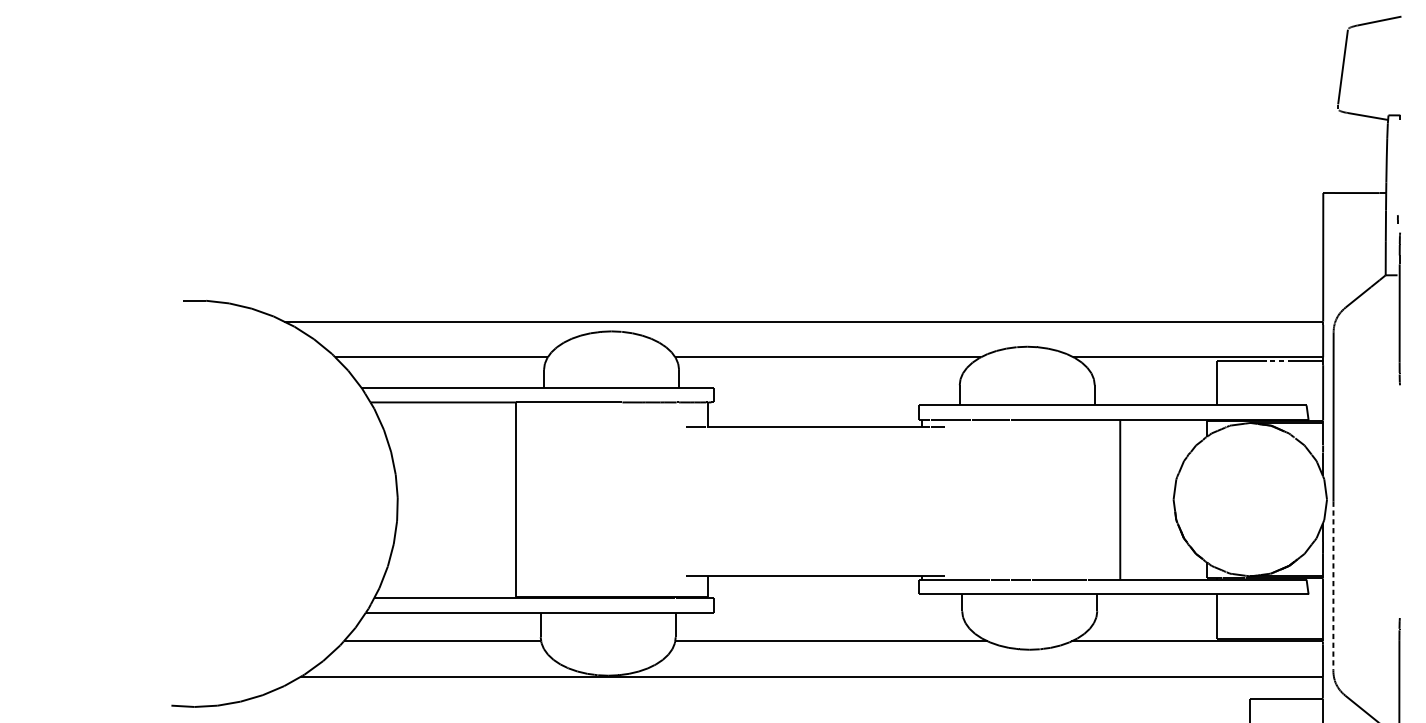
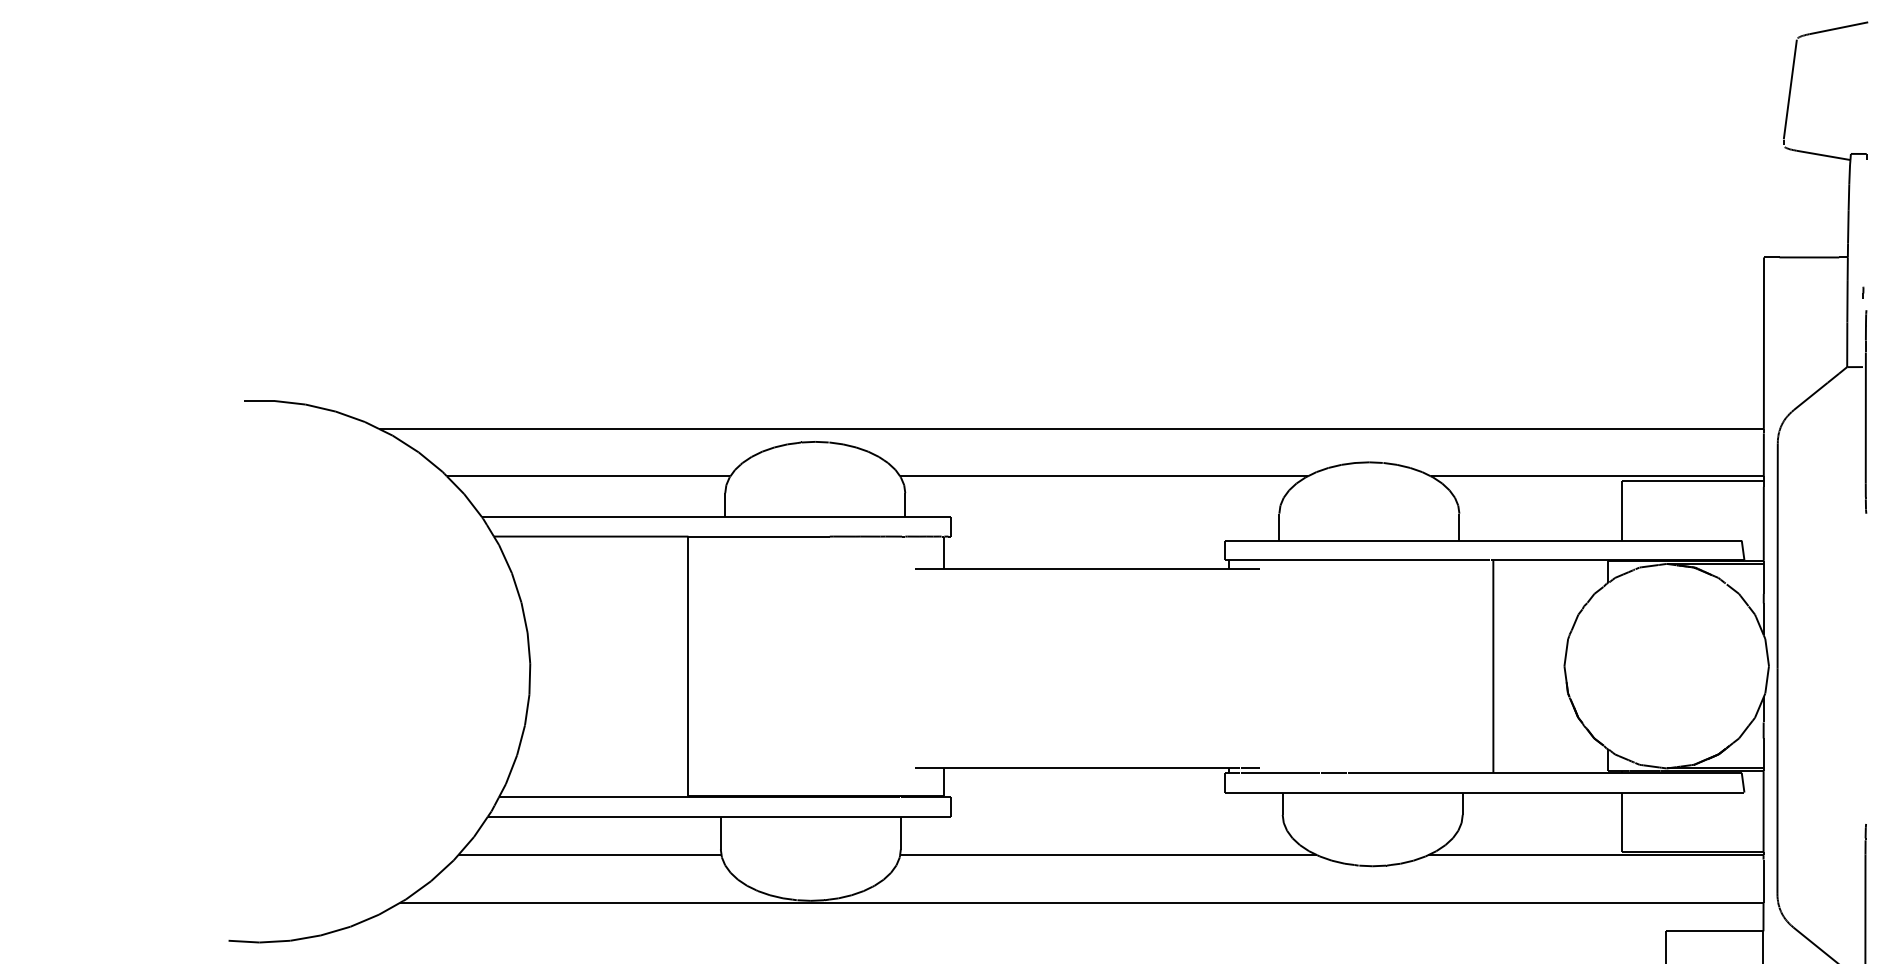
line: (1280, 361) -> (1706, 481), dashed -> solid
line: (1333, 586) -> (1777, 781), dashed -> solid

